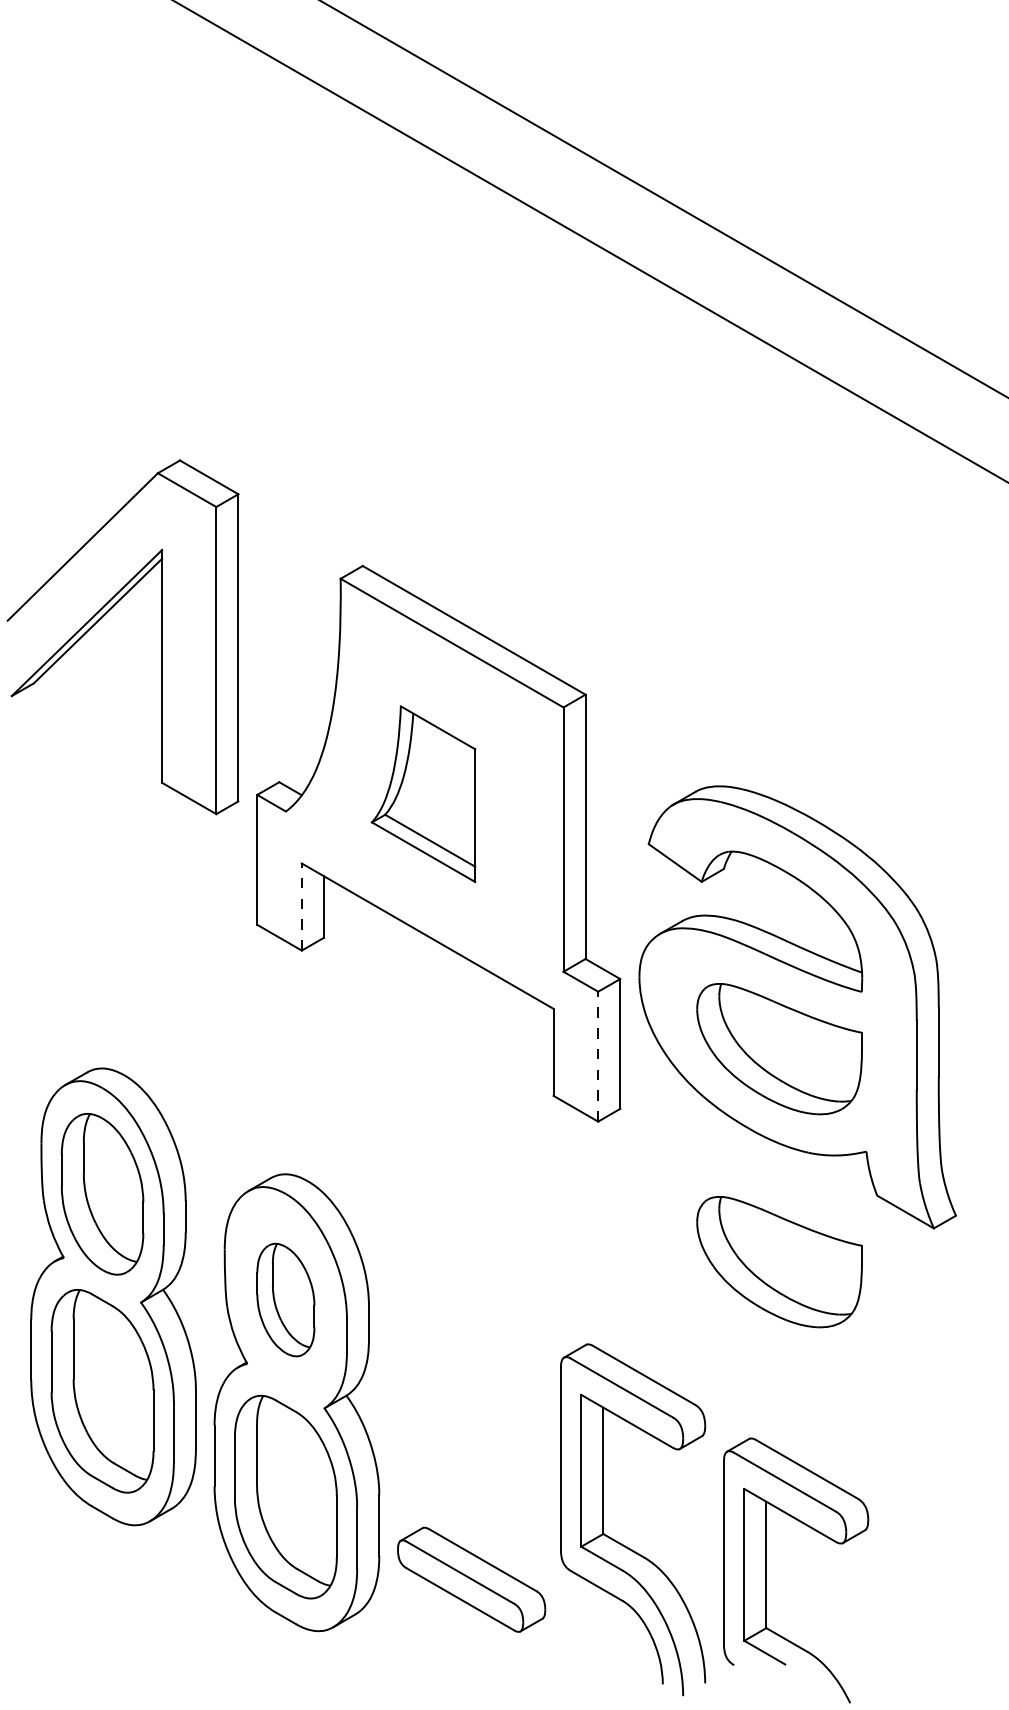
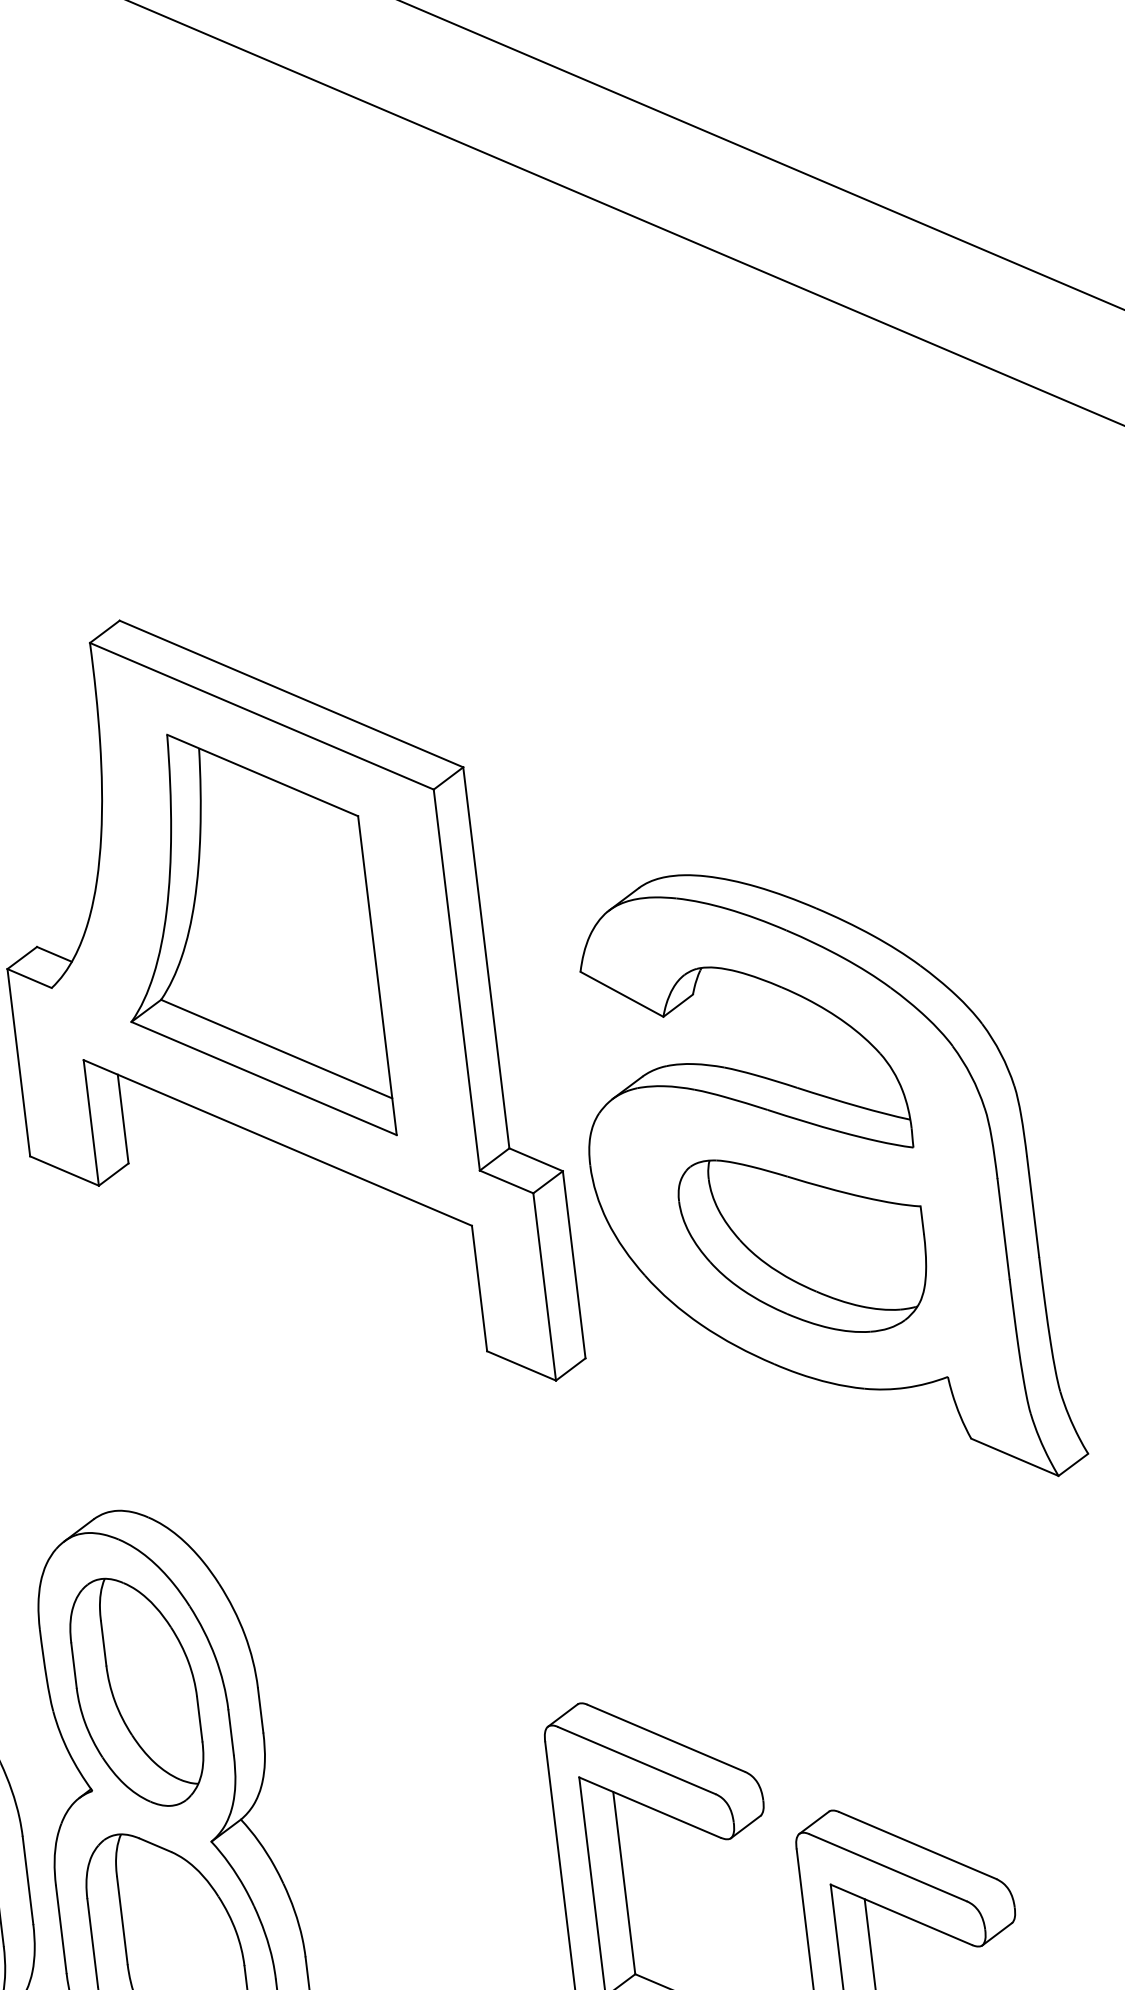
part: (423, 793) -> (246, 938), size x1.67
line: (301, 907) -> (90, 1123), dashed -> solid
line: (598, 1056) -> (545, 1286), dashed -> solid
part: (779, 1262) -> (841, 1552), removed
part: (285, 1299) -> (136, 1691), size x1.43

